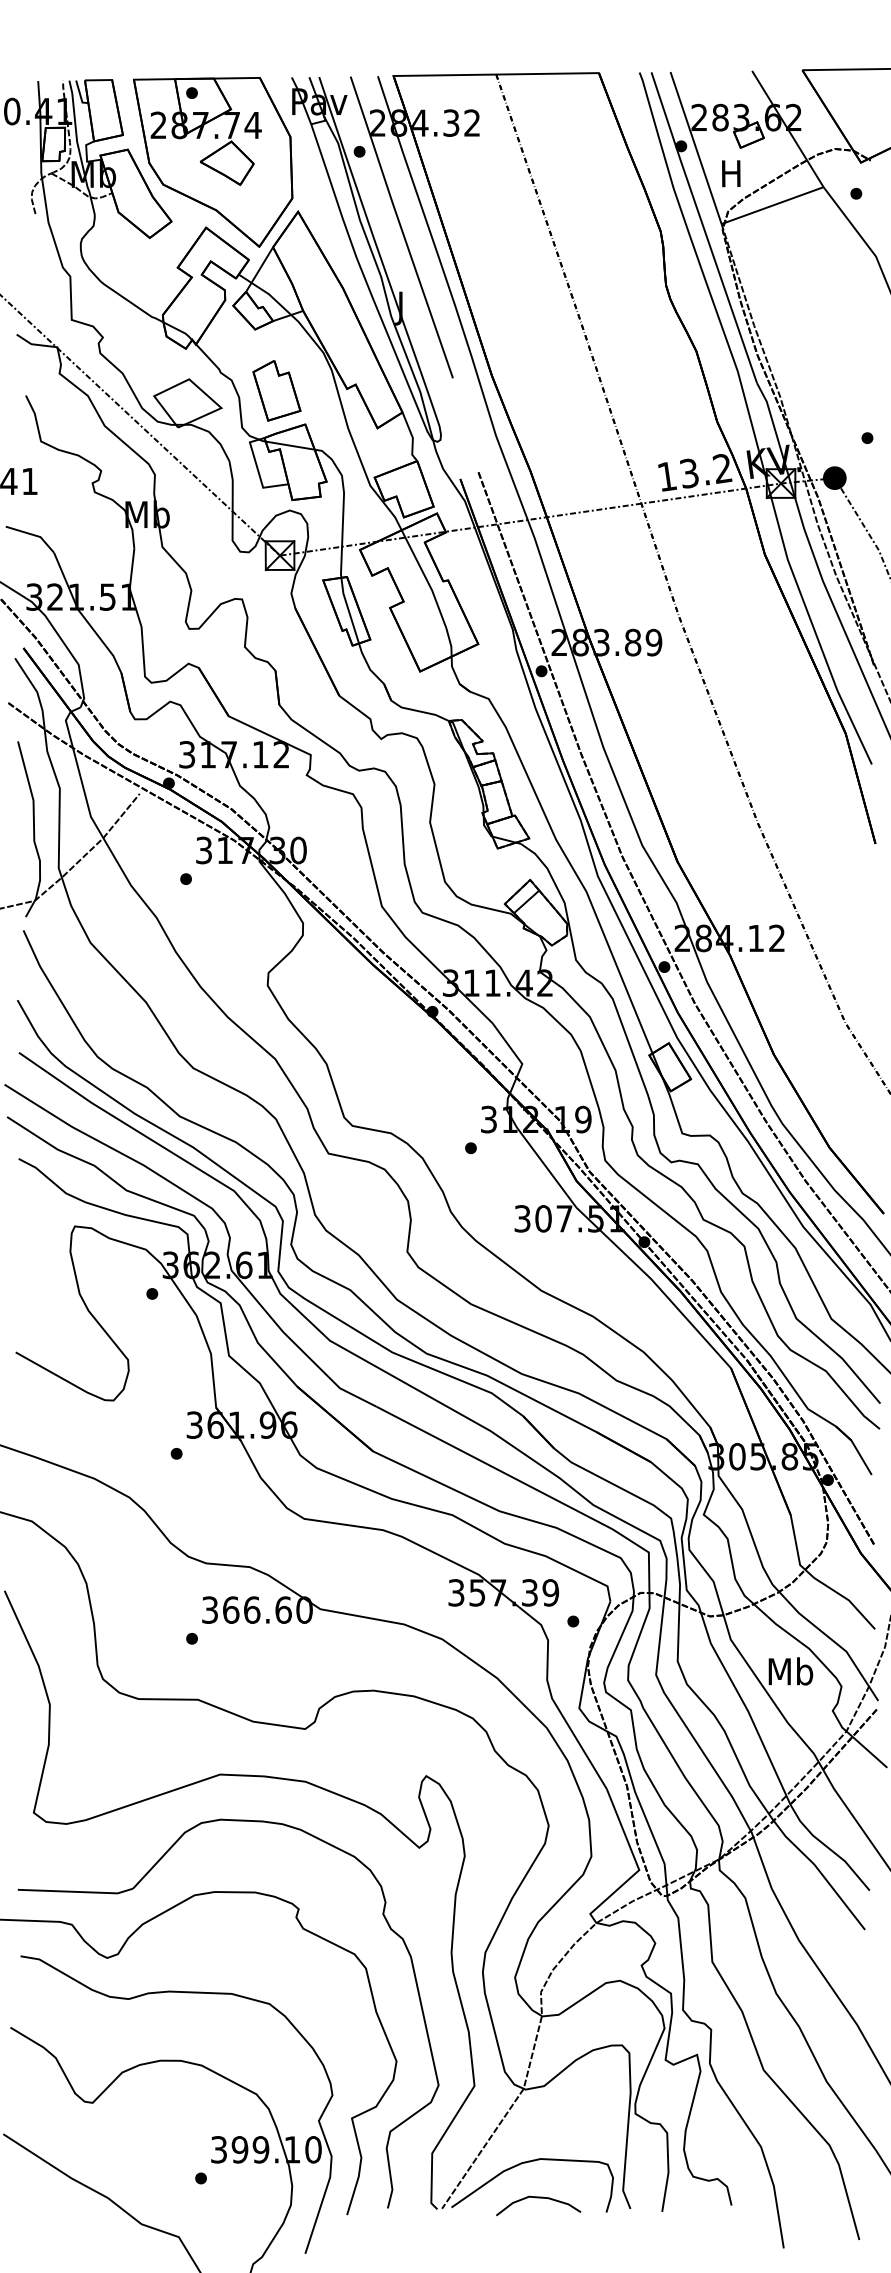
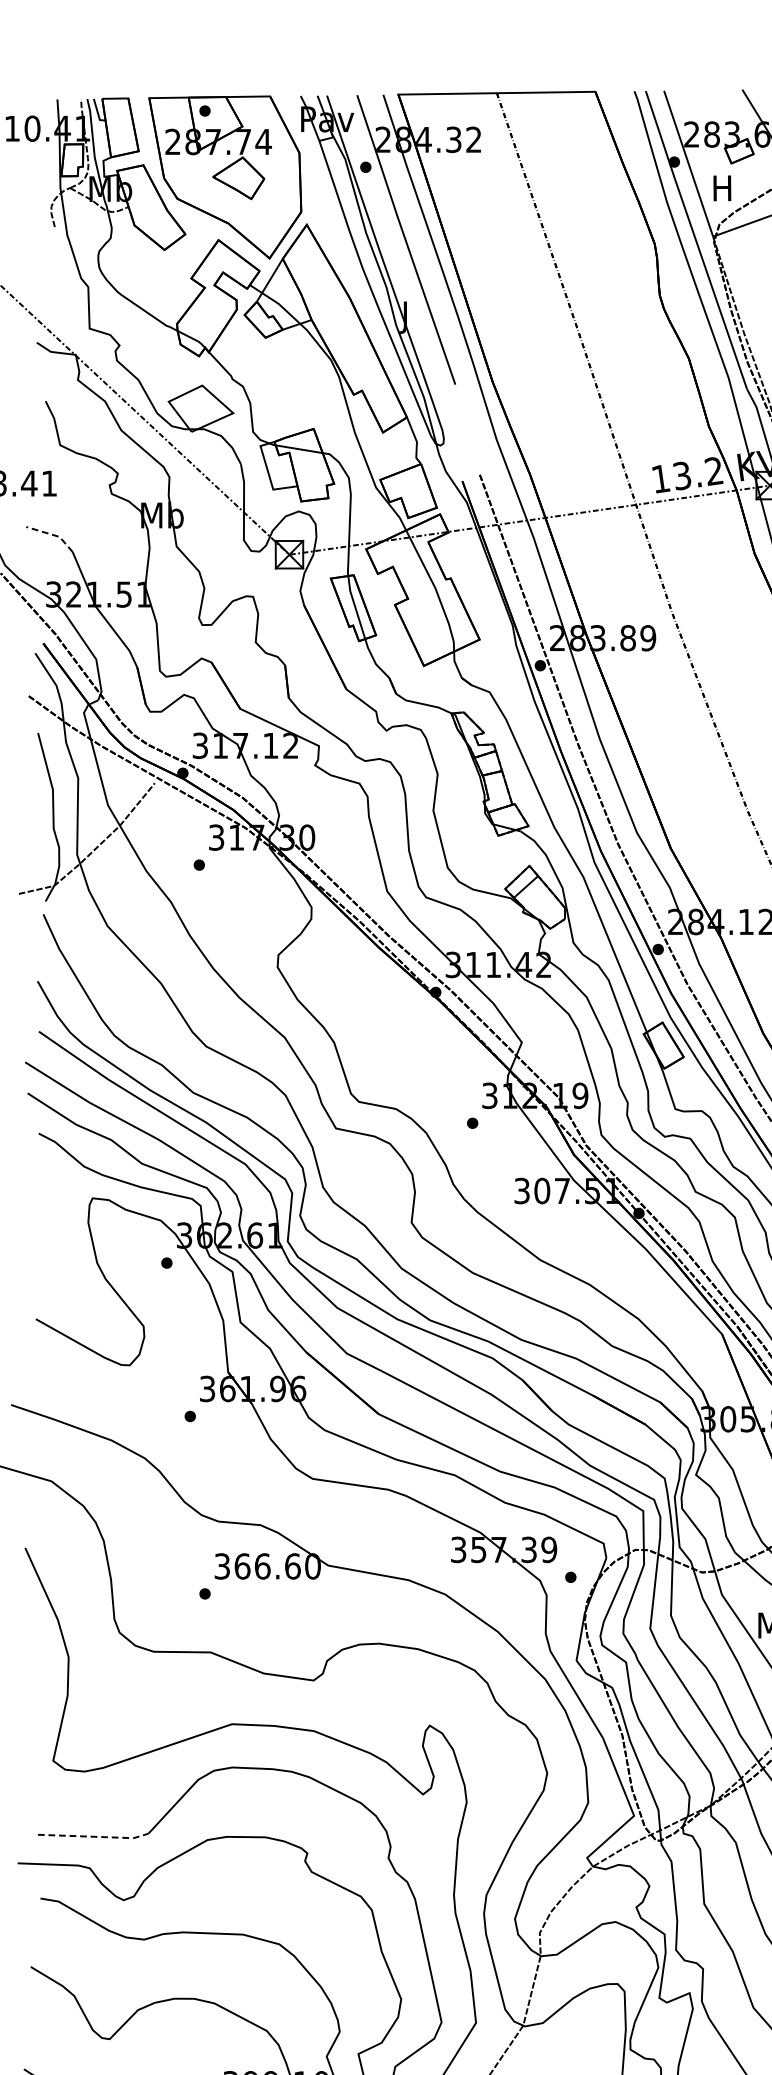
part: (276, 390) -> (286, 396), removed
line: (33, 534) -> (52, 534), solid -> dashed
line: (76, 1891) -> (94, 1836), solid -> dashed

